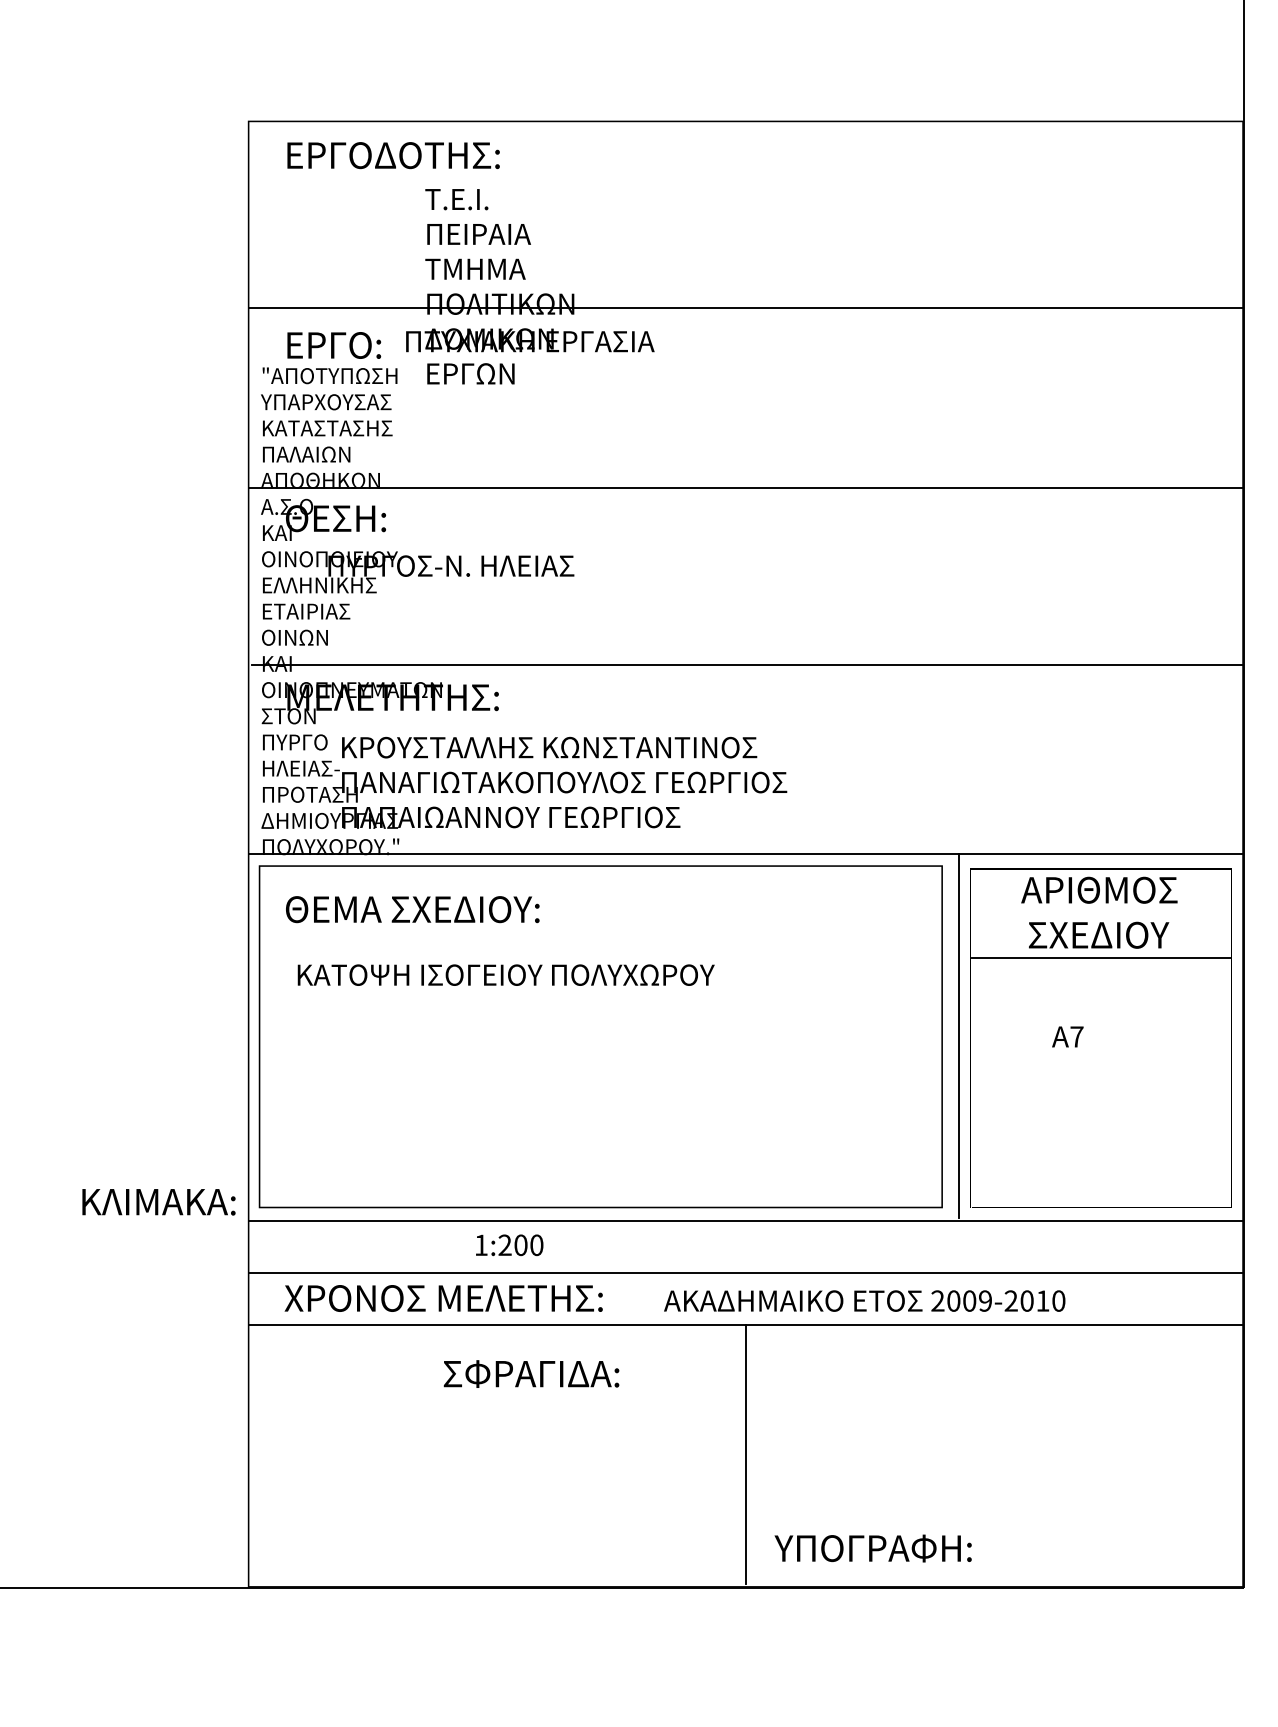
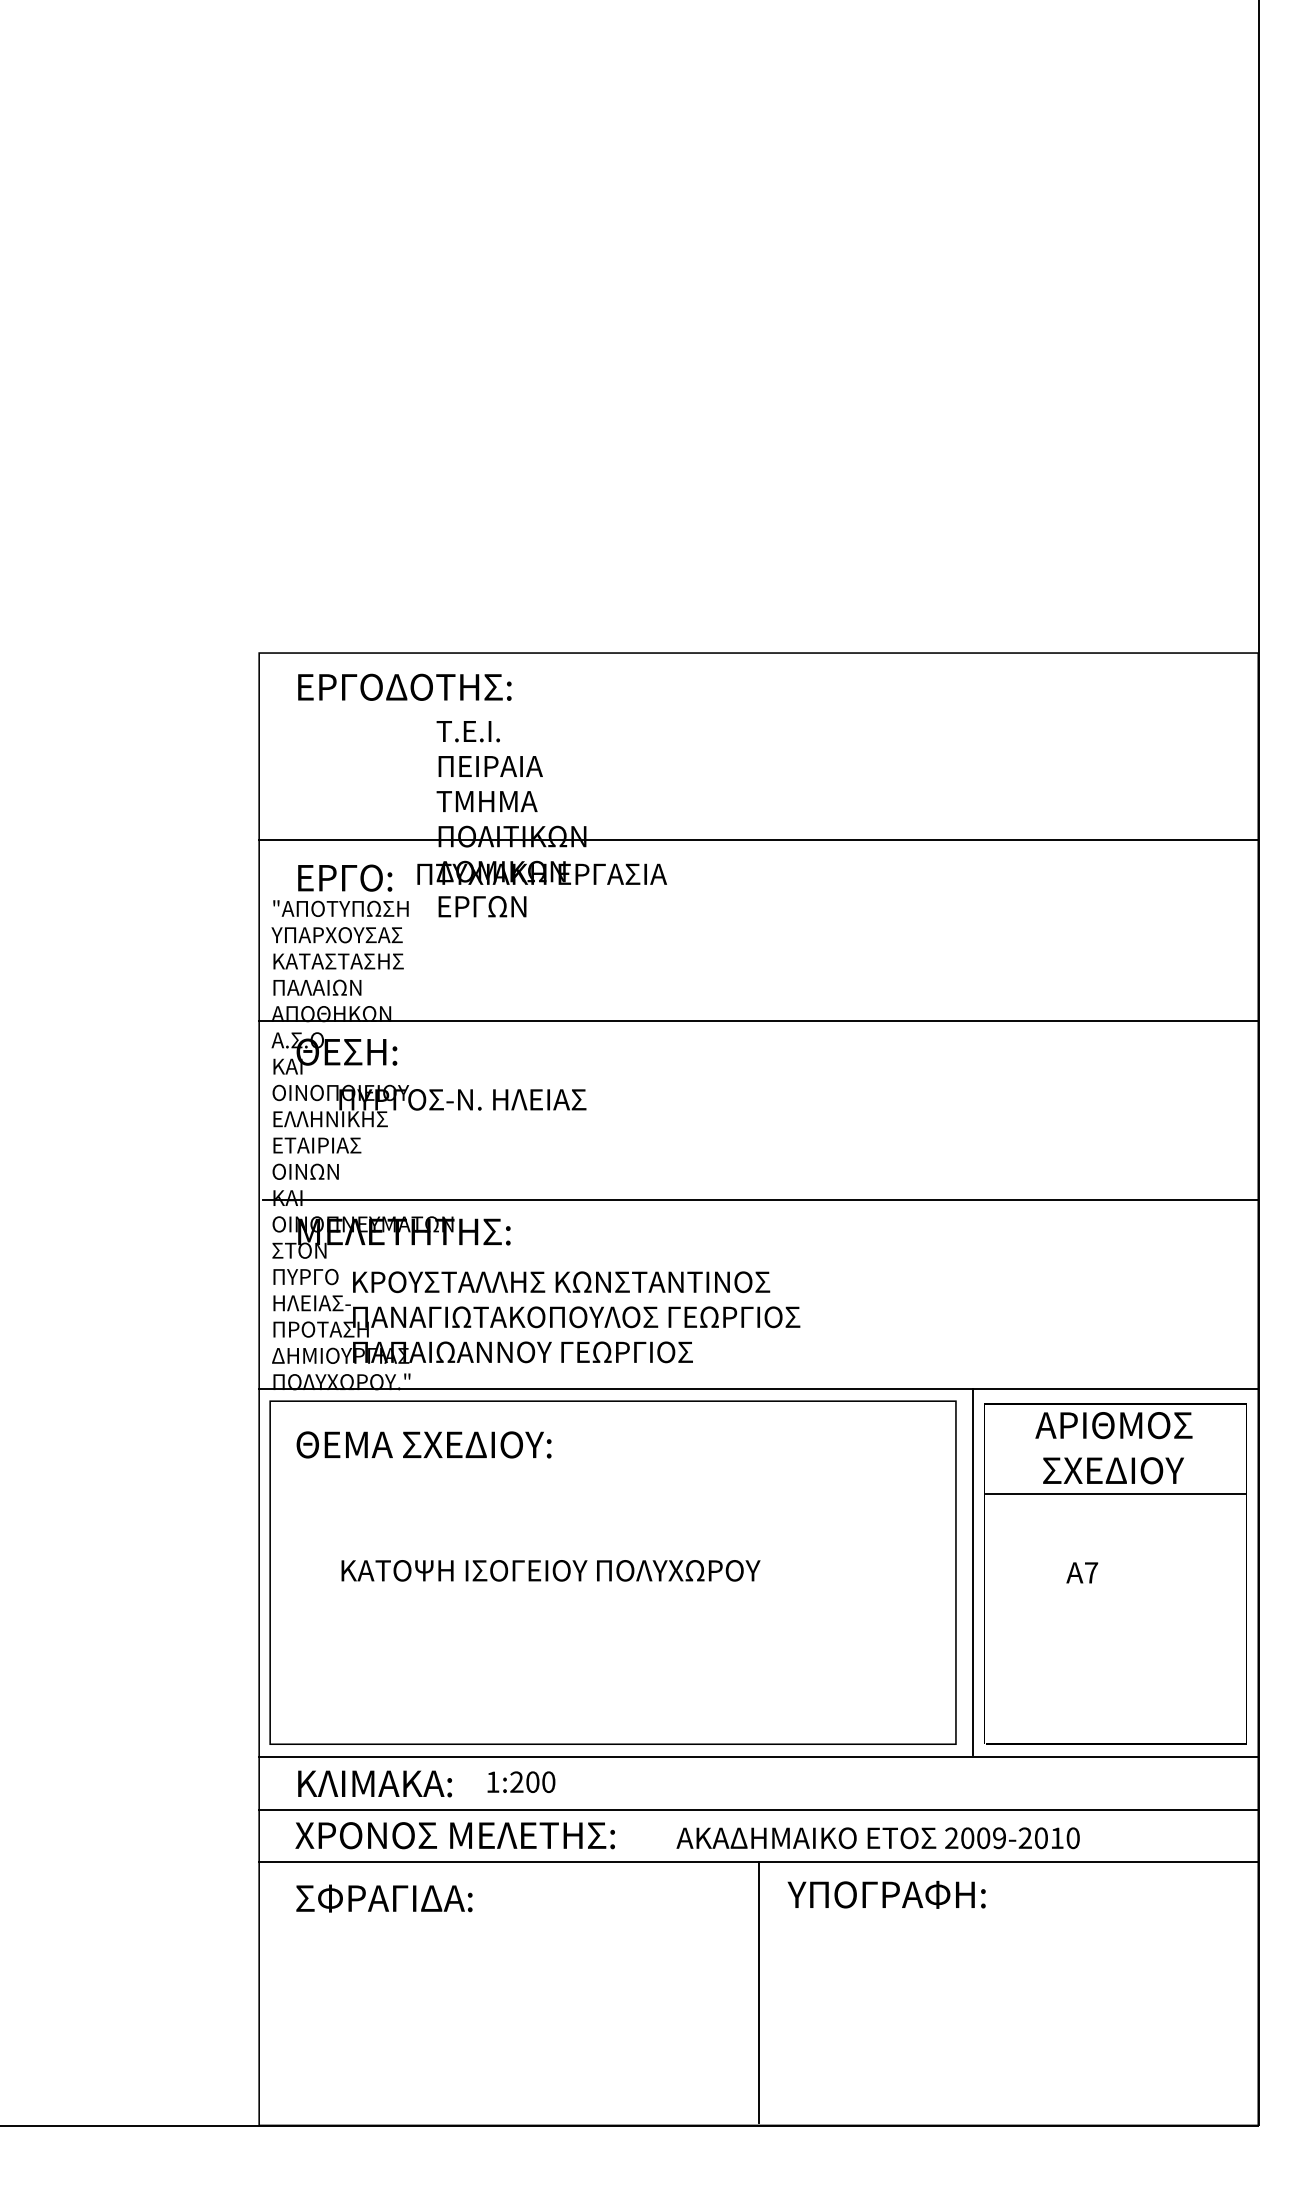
text: (505, 974) -> (550, 1570), moved
text: (159, 1201) -> (375, 1783), moved
text: (531, 1373) -> (384, 1898), moved
text: (873, 1548) -> (886, 1894), moved

